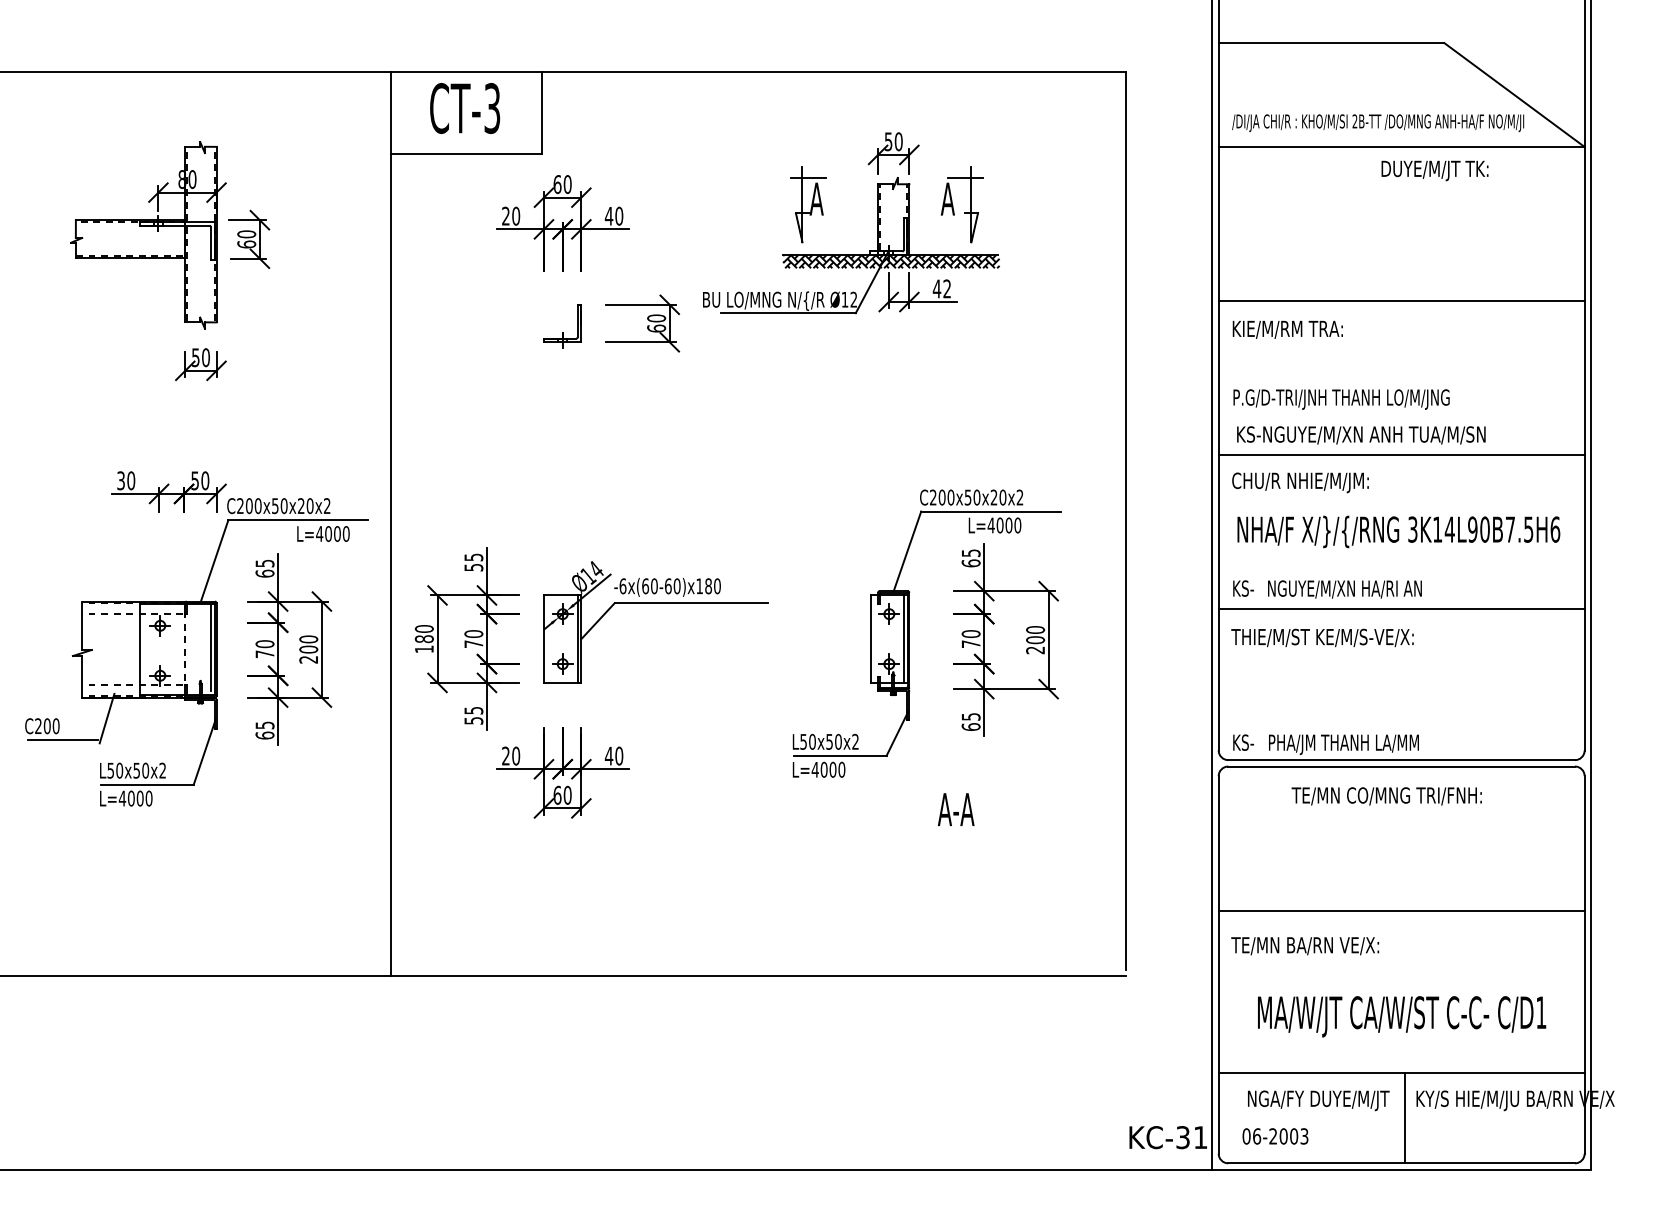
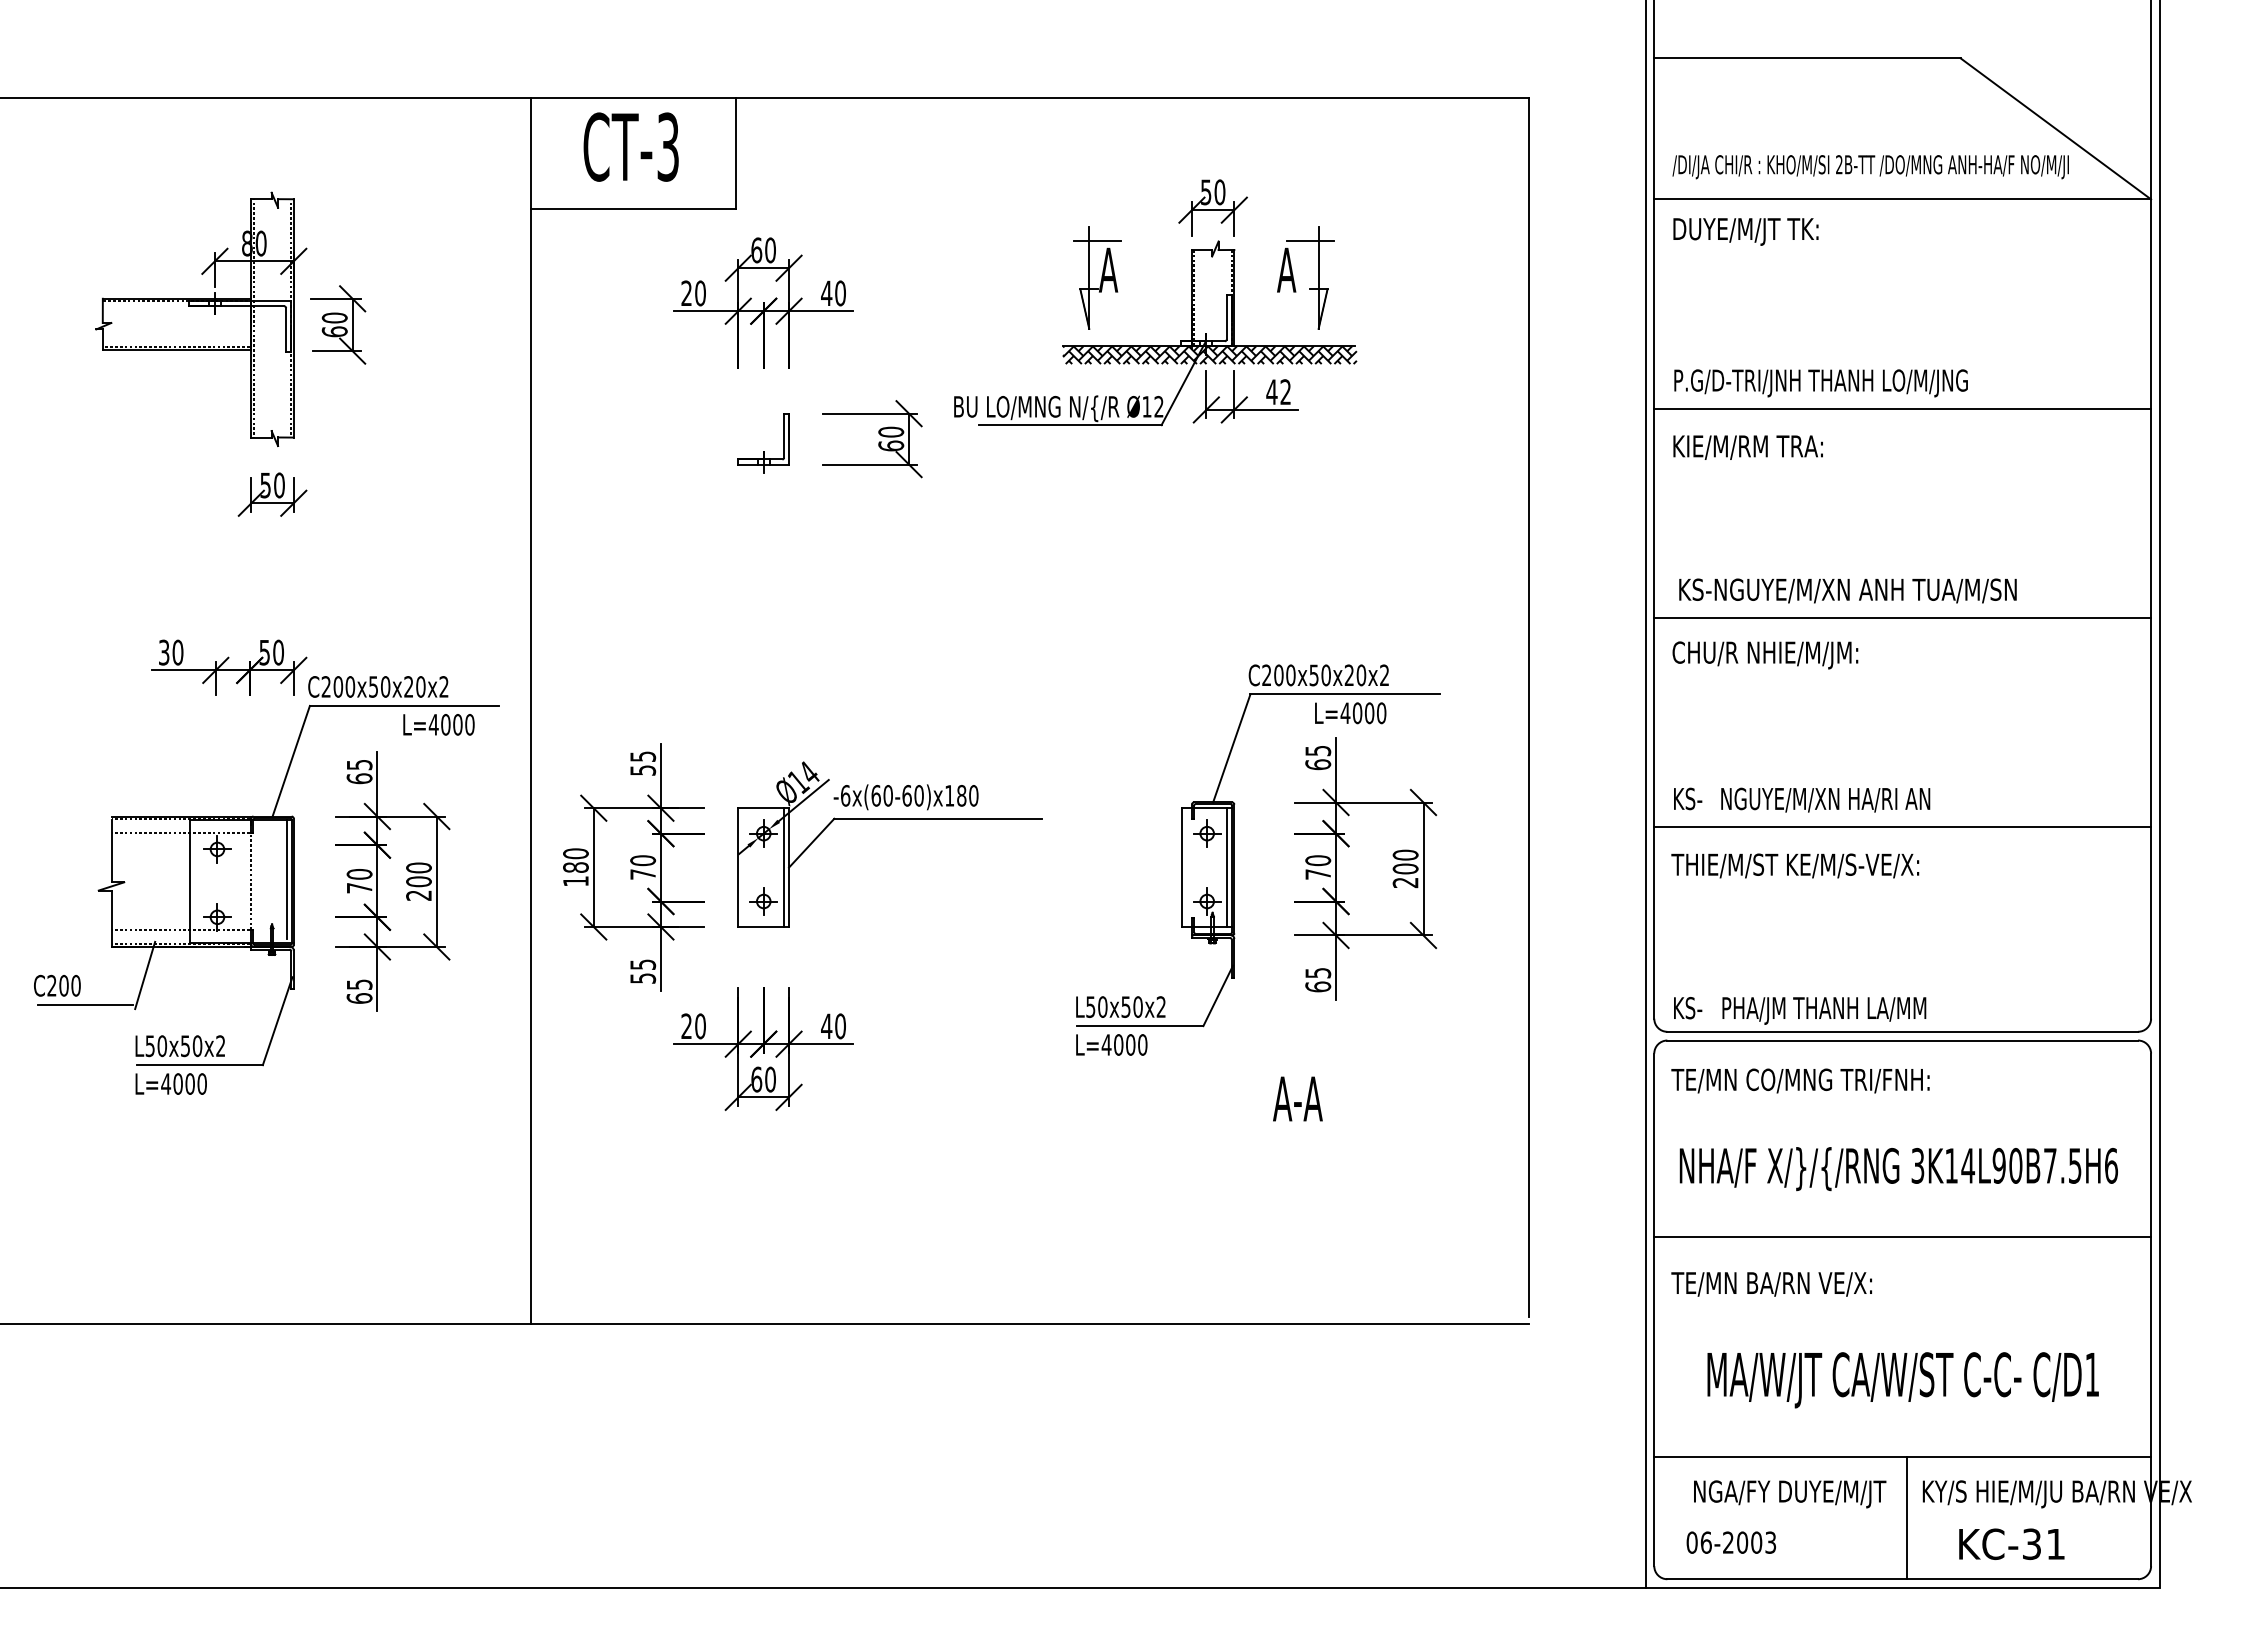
text: (1434, 170) -> (1745, 231), moved
text: (1341, 399) -> (1820, 383), moved
text: (1398, 532) -> (1898, 1169), moved
text: (1386, 795) -> (1800, 1080), moved
text: (1168, 1137) -> (2011, 1543), moved

